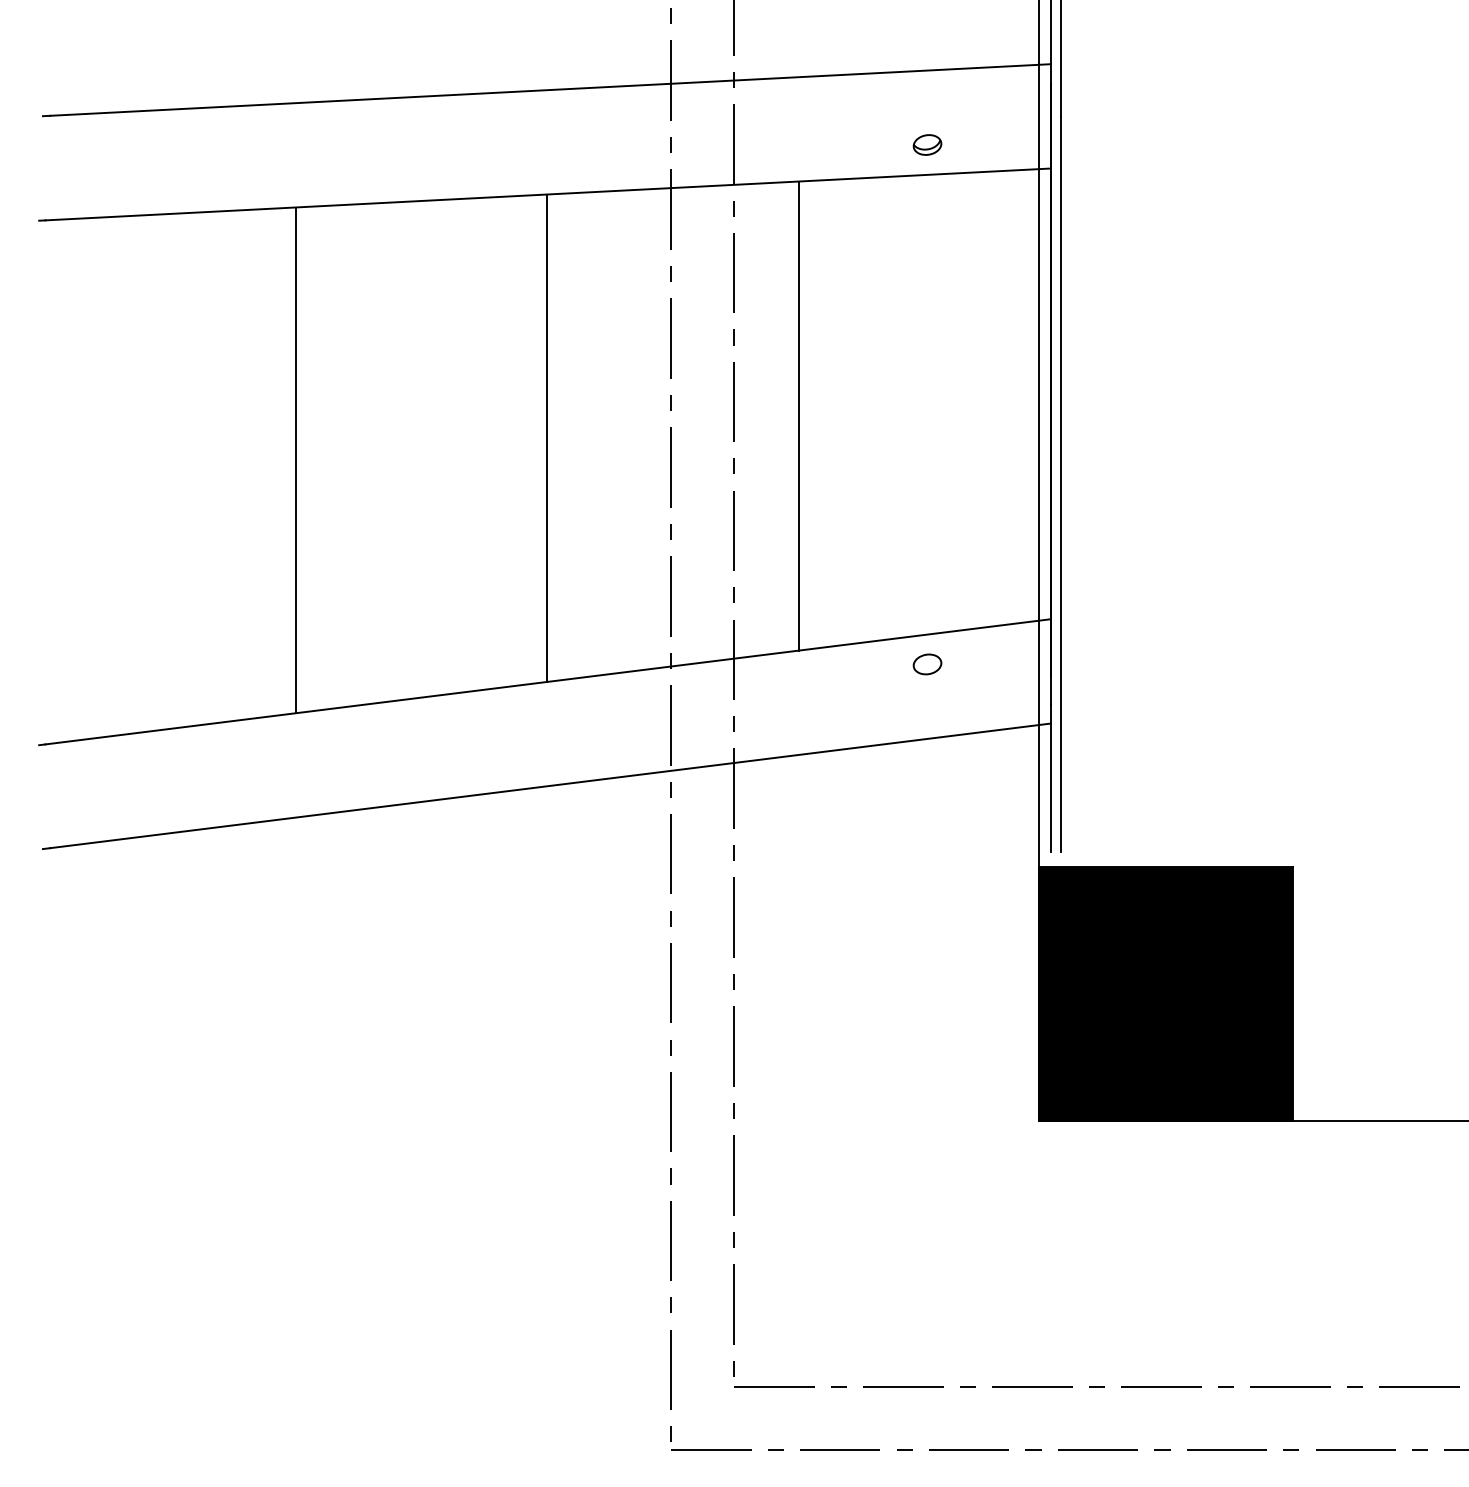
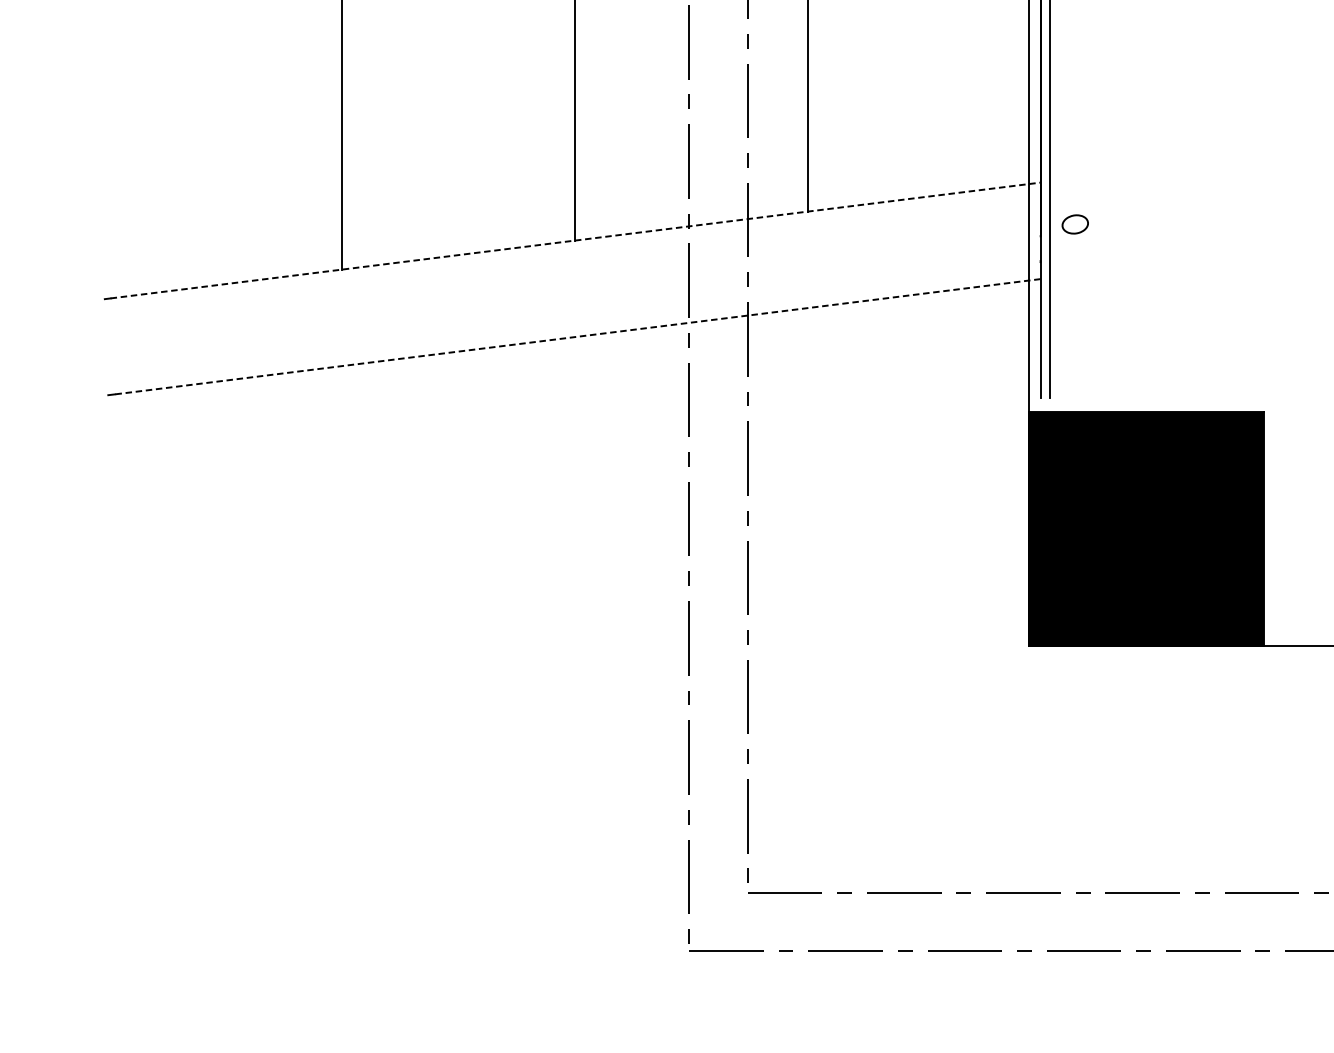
part: (927, 664) -> (1075, 224), moved
line: (548, 681) -> (575, 240), solid -> dashed
line: (550, 785) -> (577, 336), solid -> dashed

